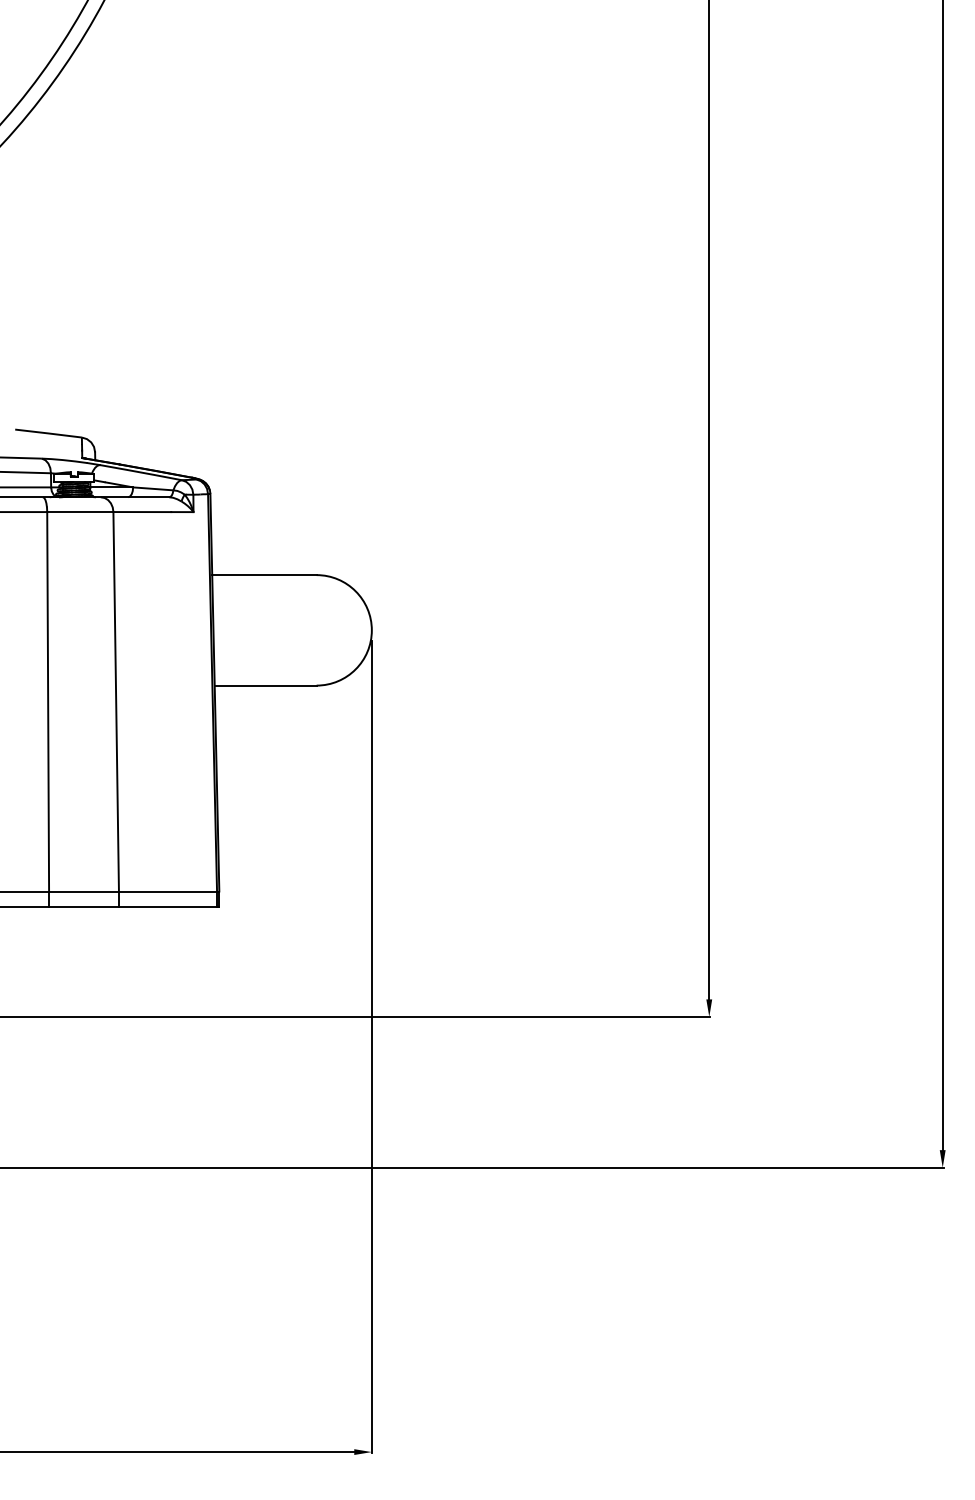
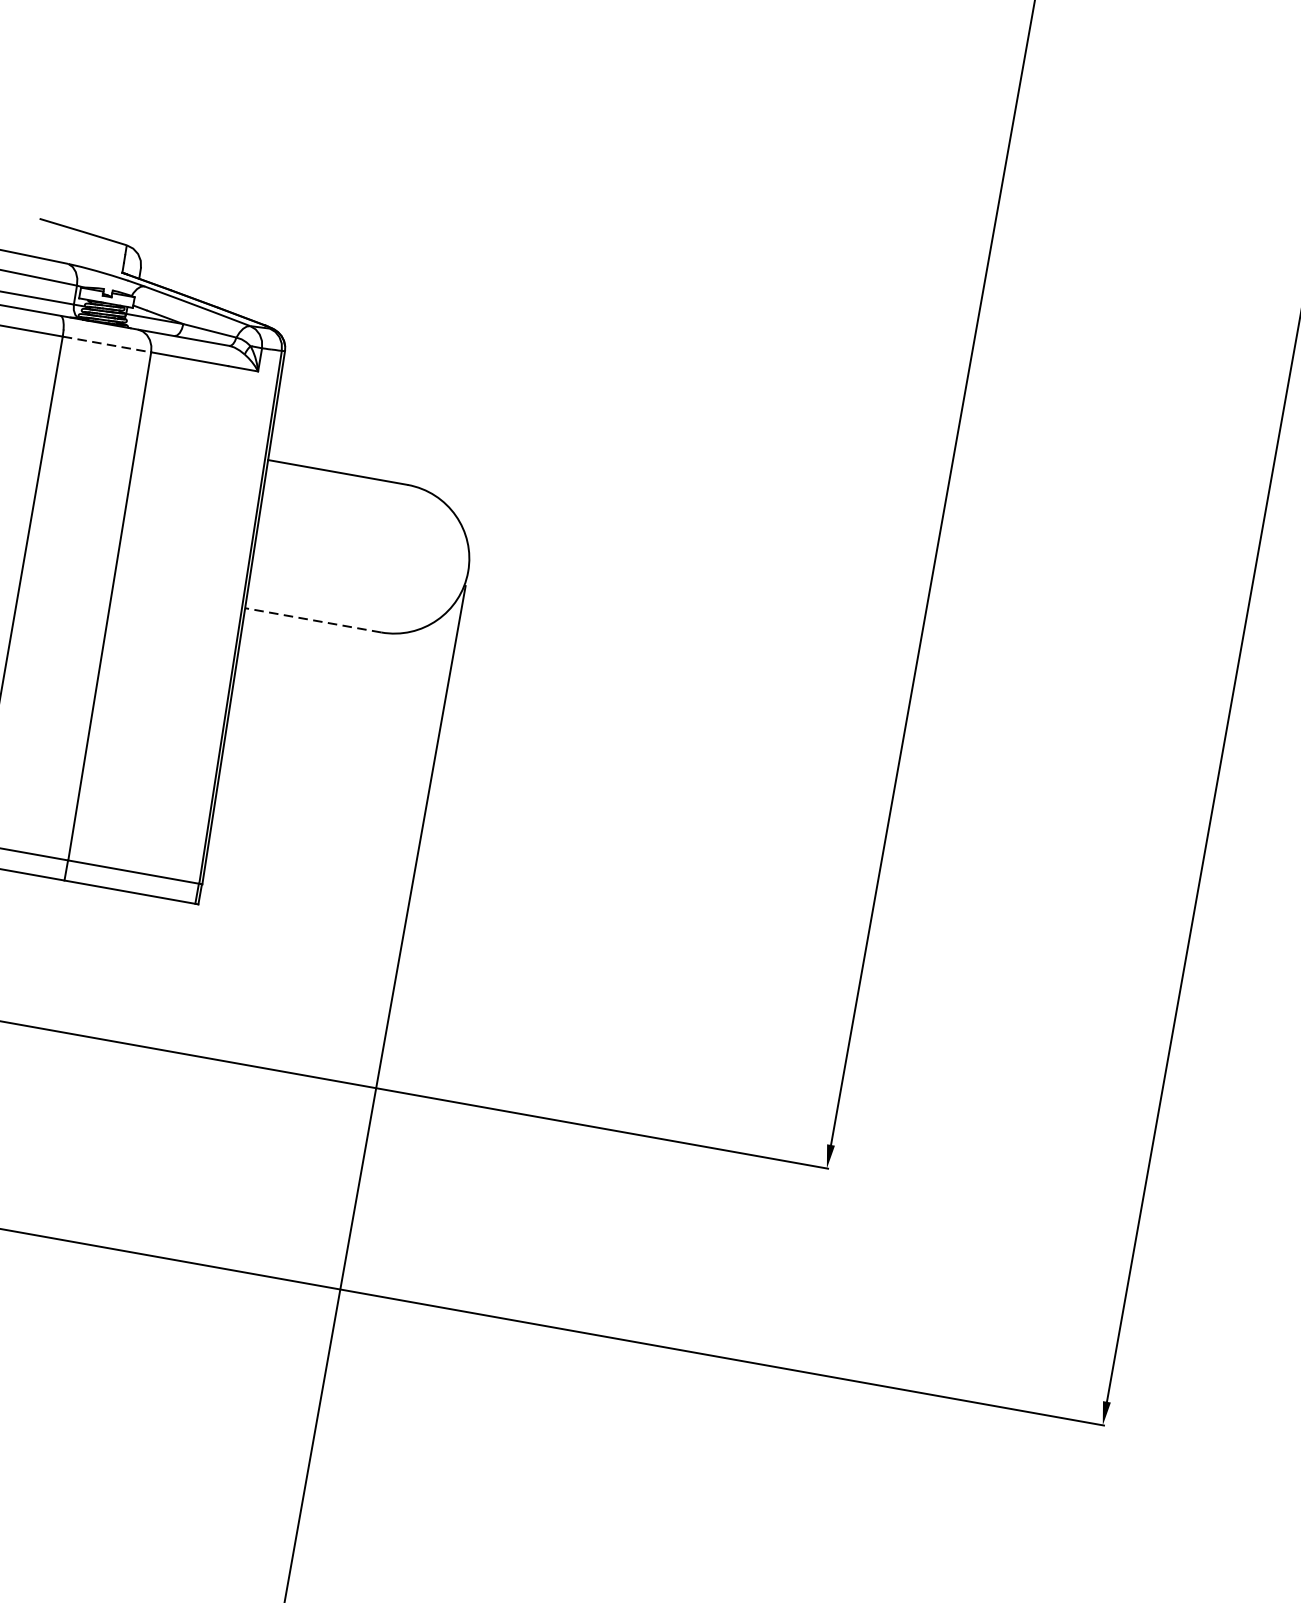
line: (80, 512) -> (107, 345), solid -> dashed
line: (265, 685) -> (313, 620), solid -> dashed

